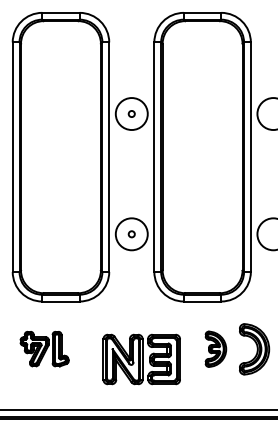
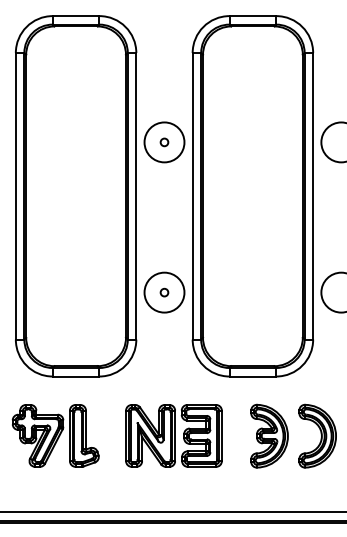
part: (44, 348) -> (55, 435), size x1.43
part: (215, 348) -> (269, 435), size x1.43
part: (141, 359) -> (173, 435), moved

